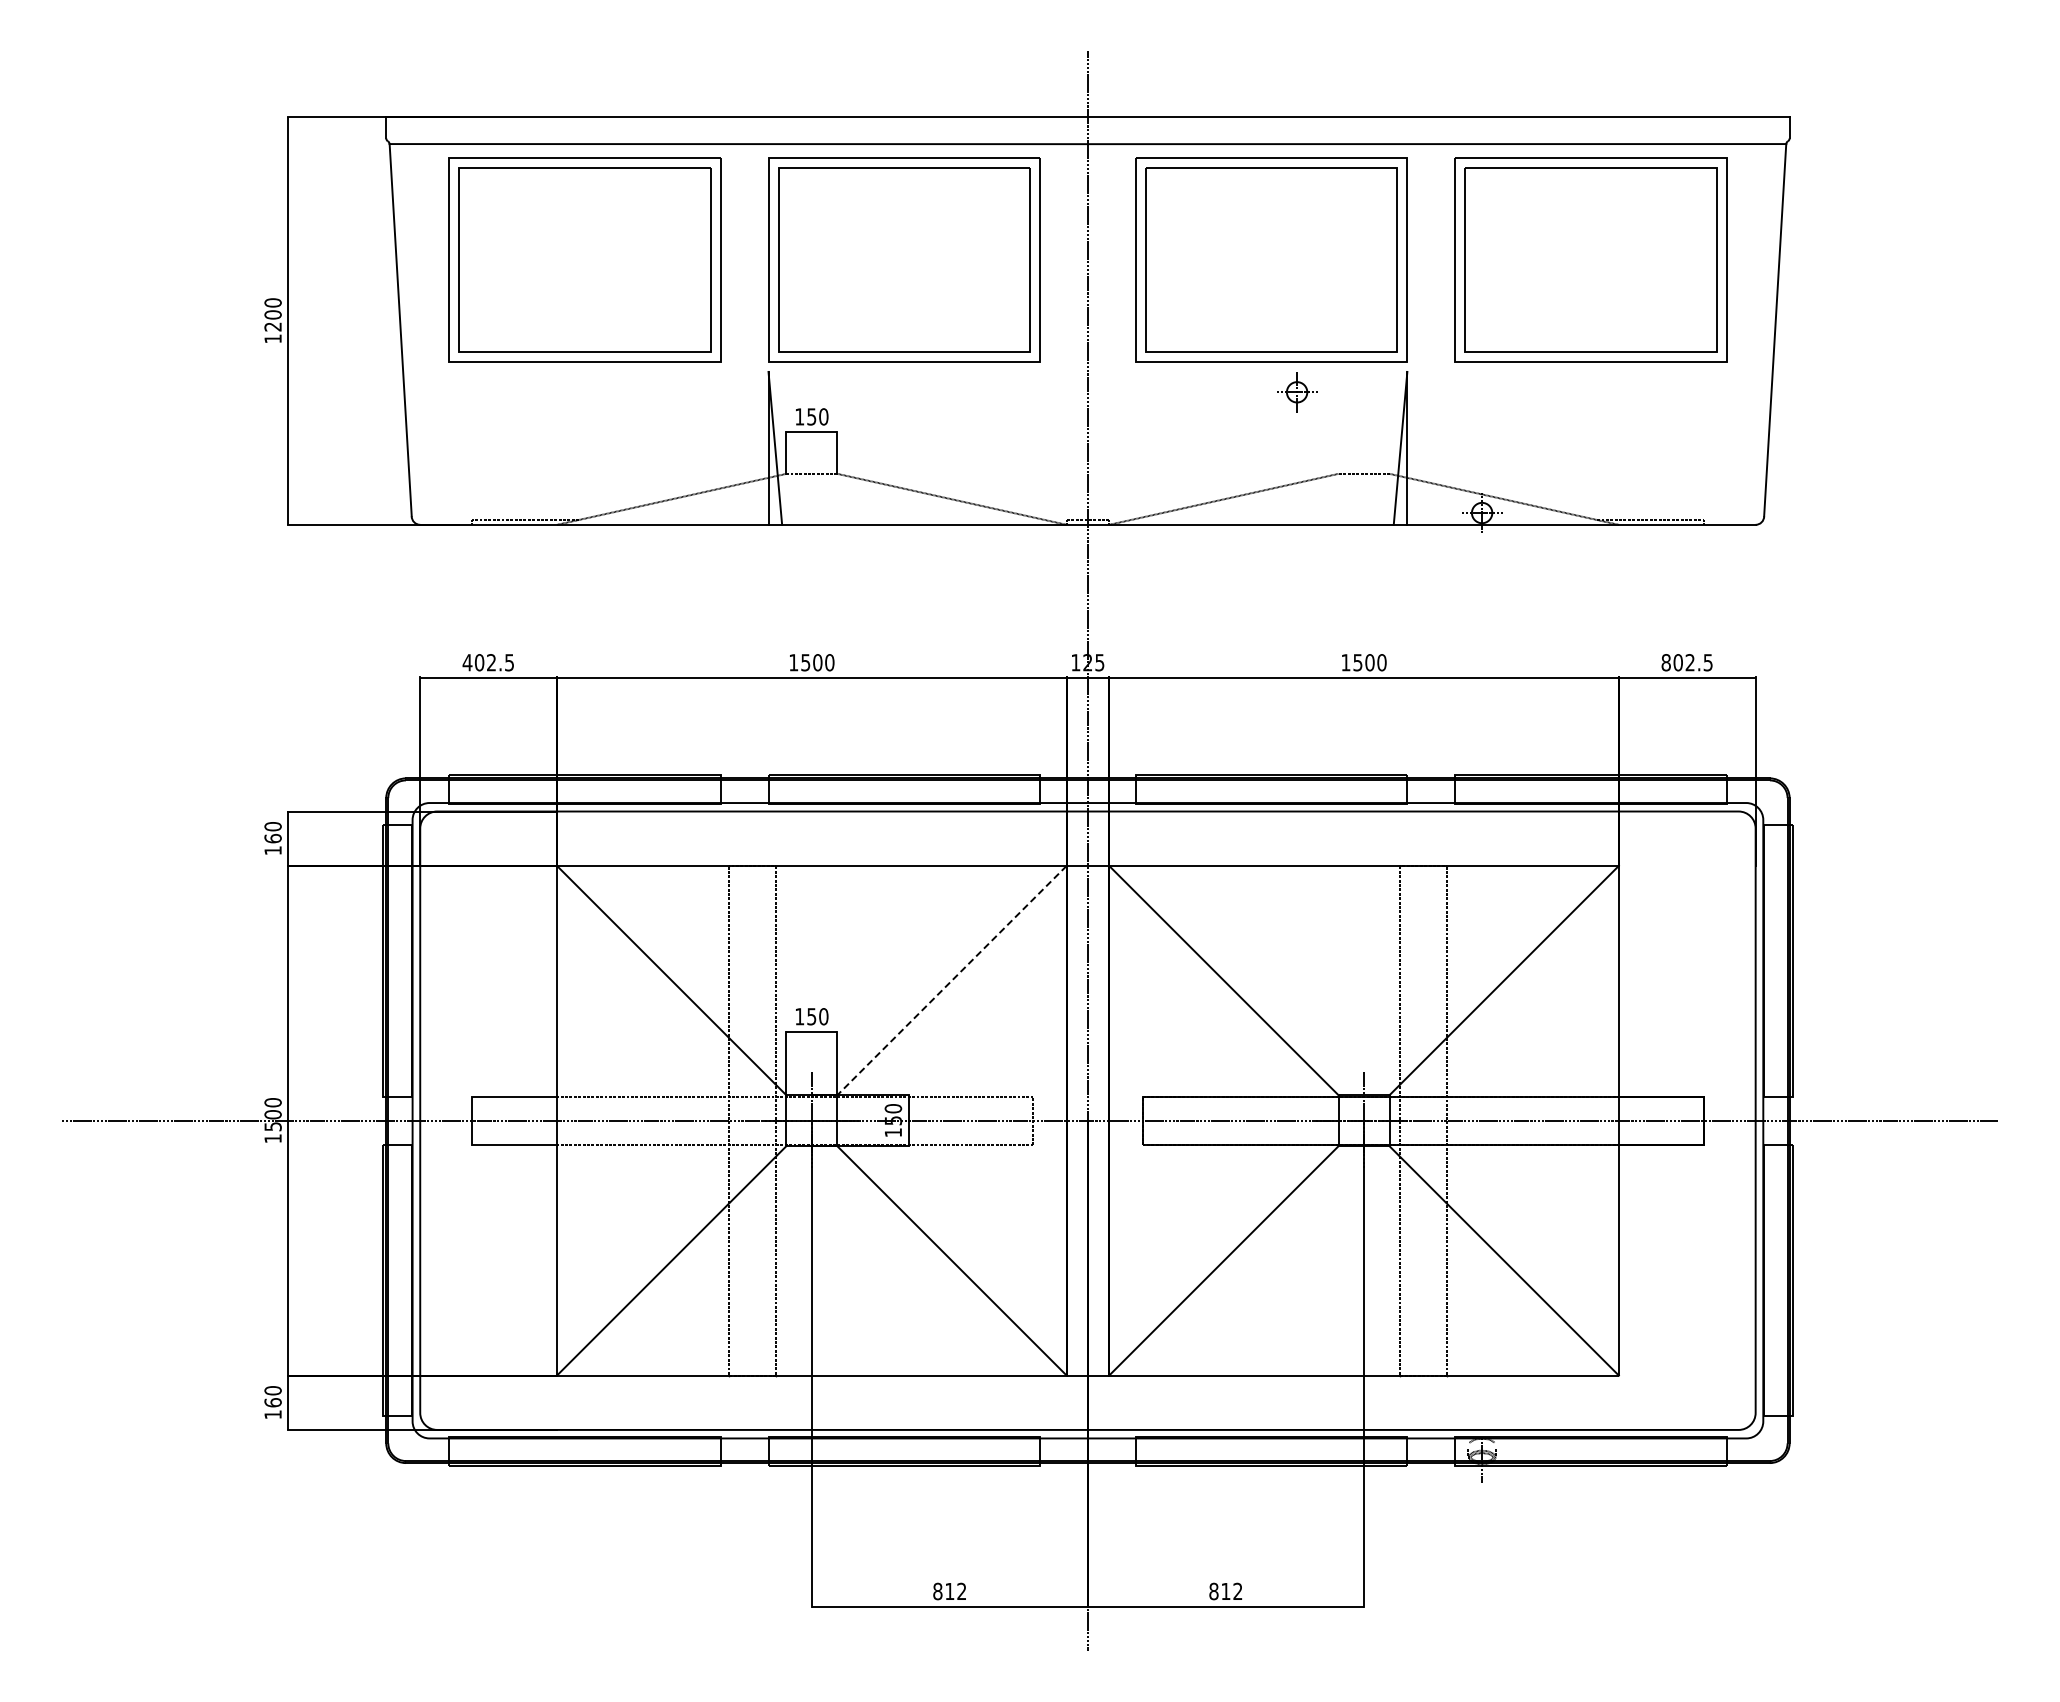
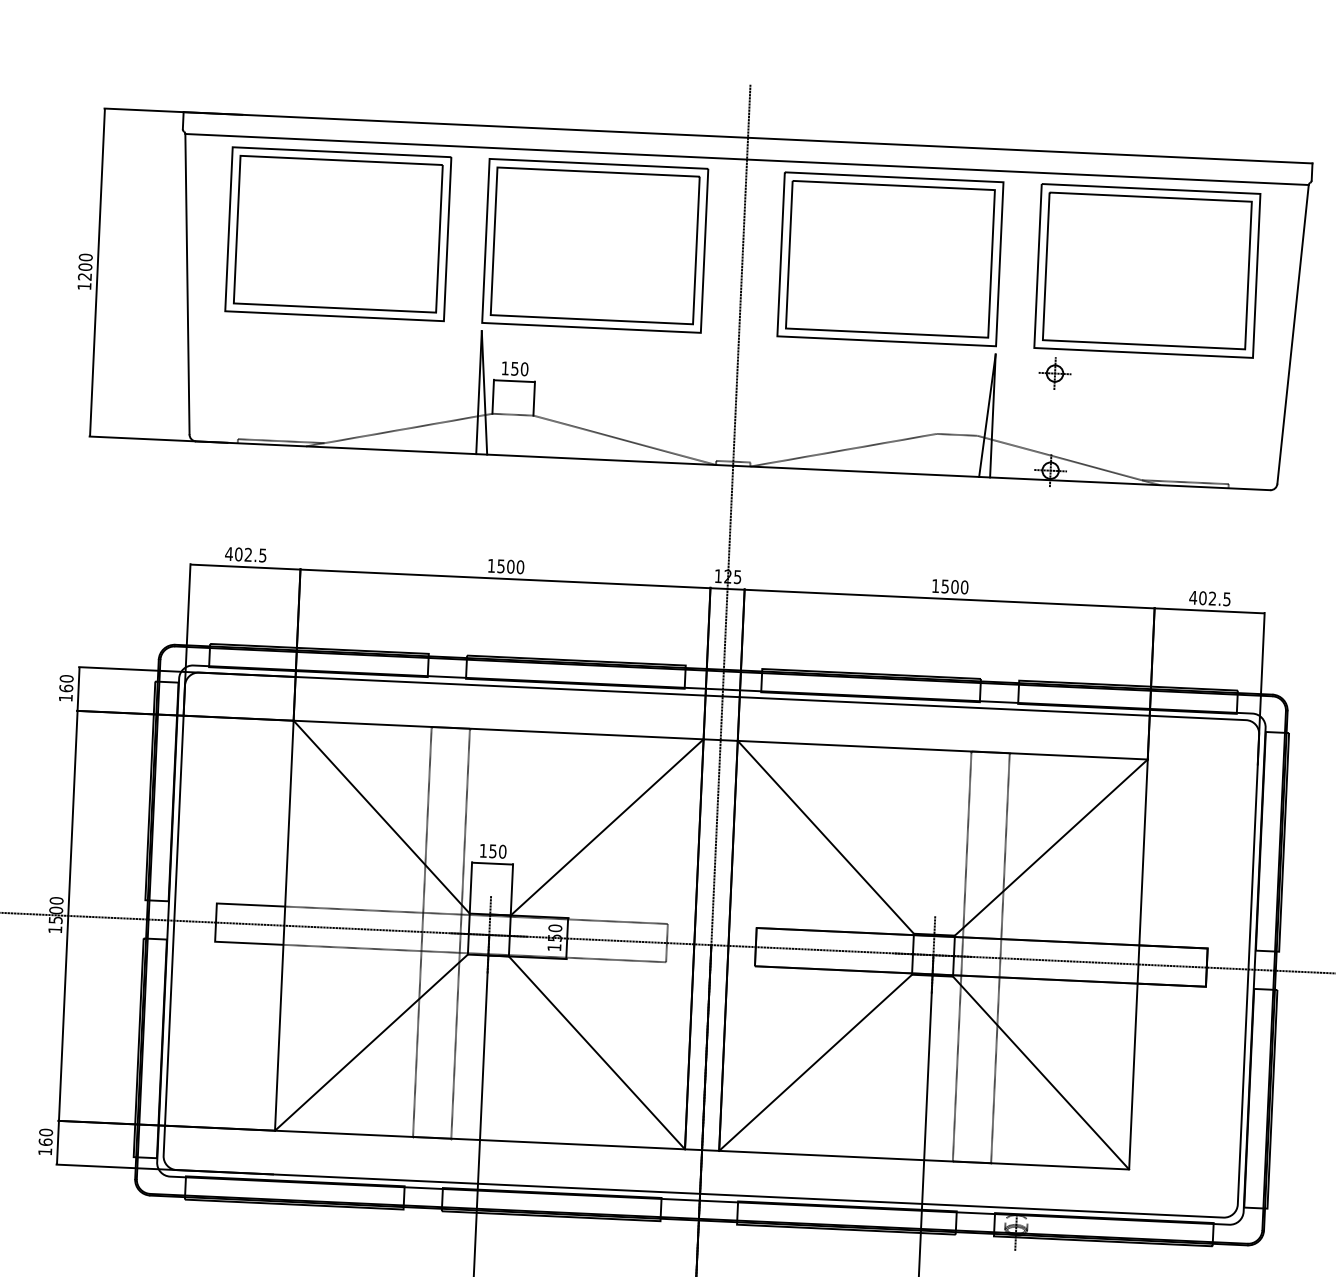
part: (1297, 392) -> (1055, 373), moved
text: (1666, 662) -> (1193, 597), 802.5 -> 402.5
line: (951, 980) -> (606, 827), dashed -> solid

